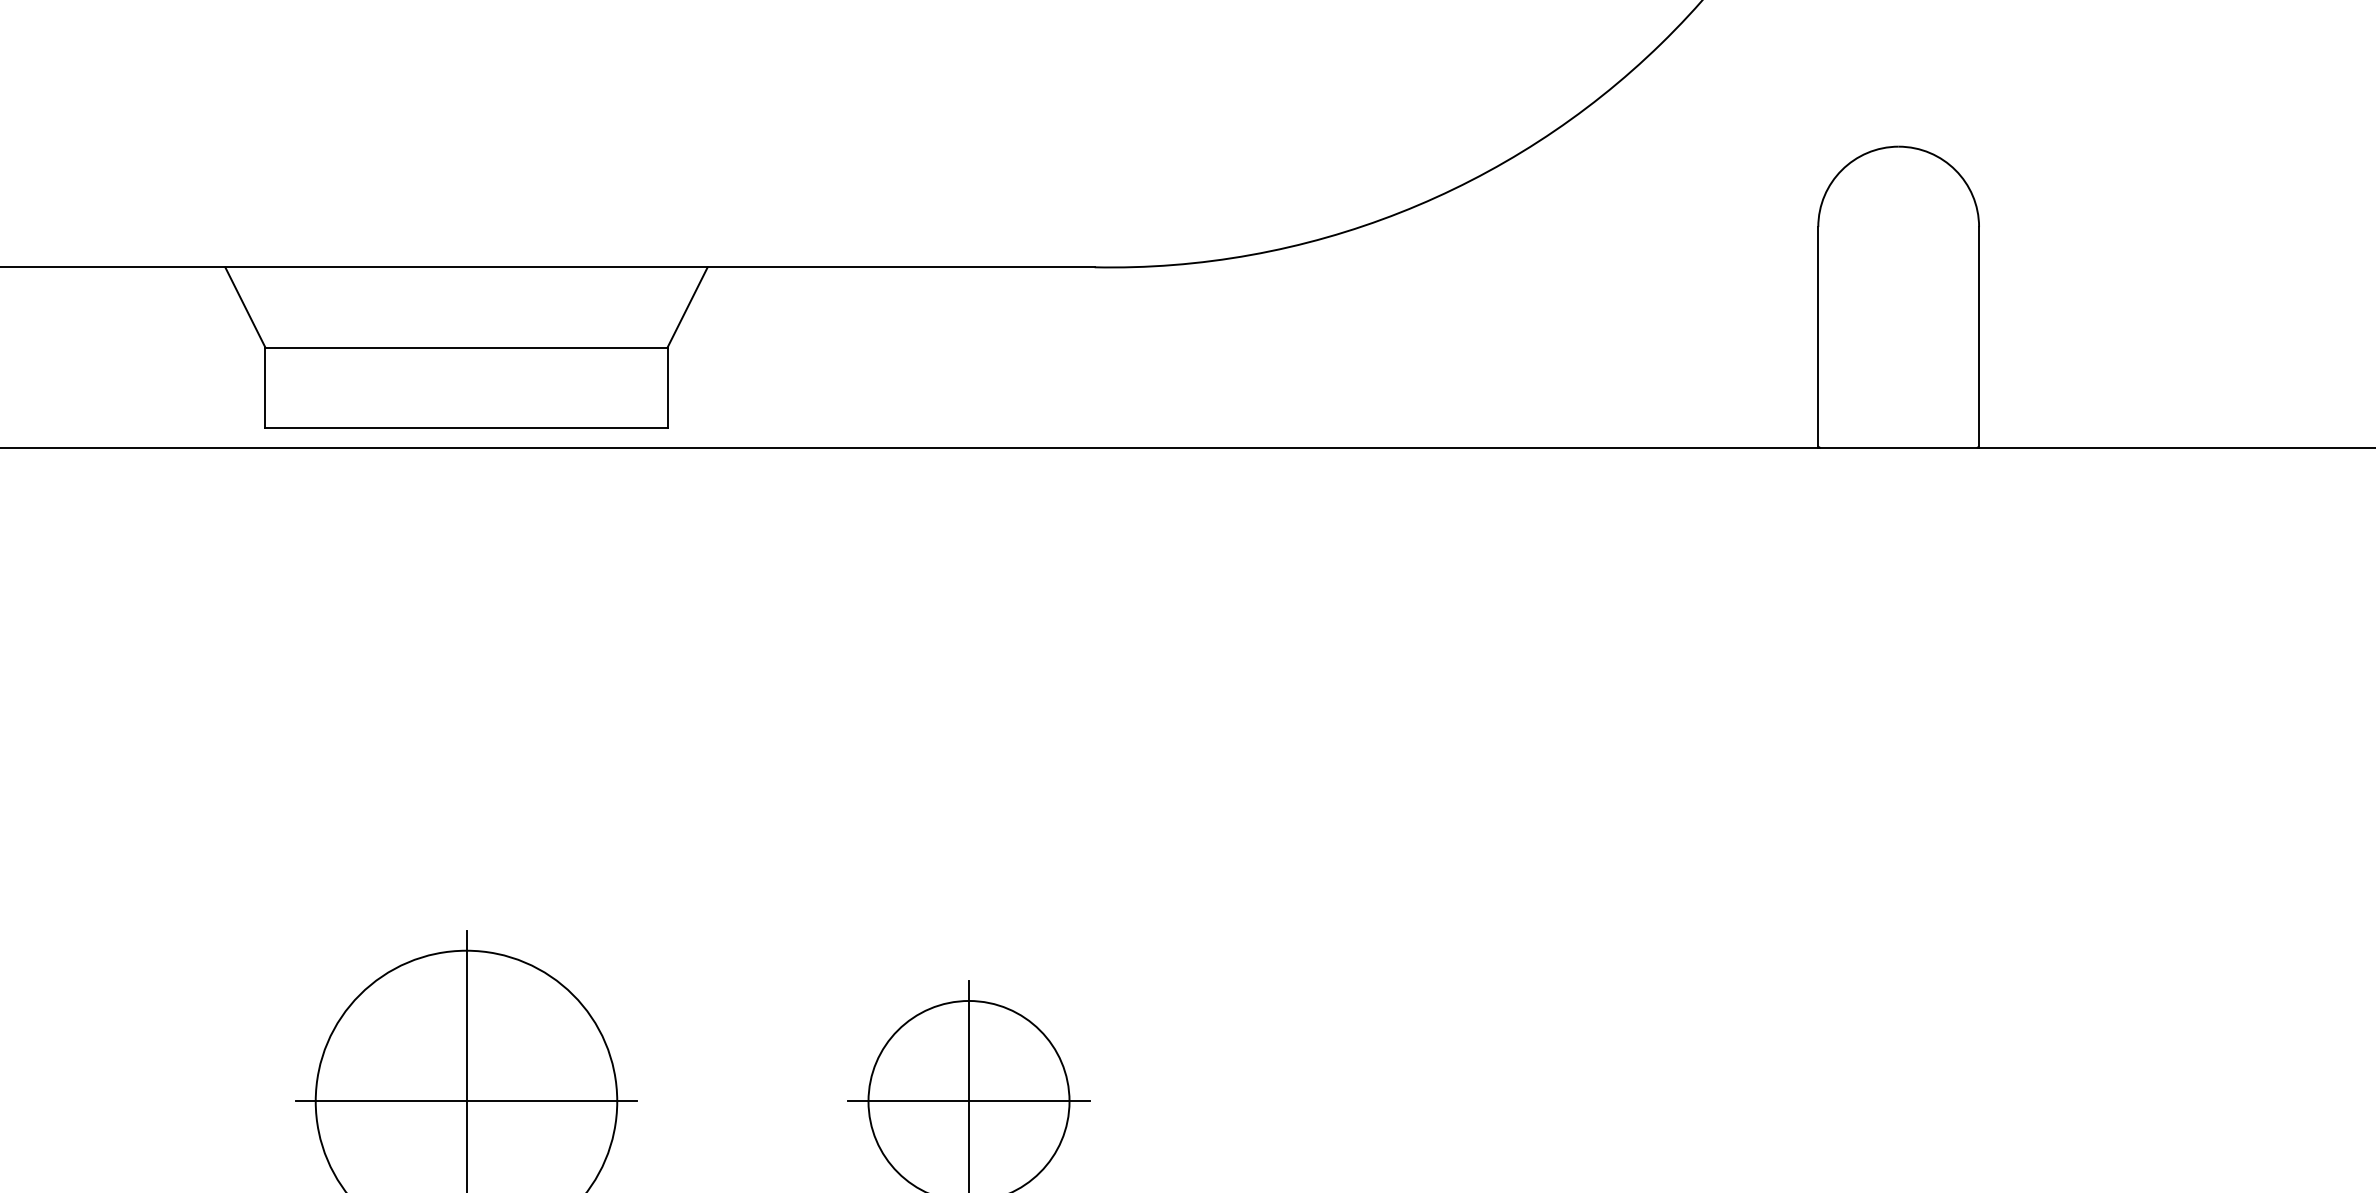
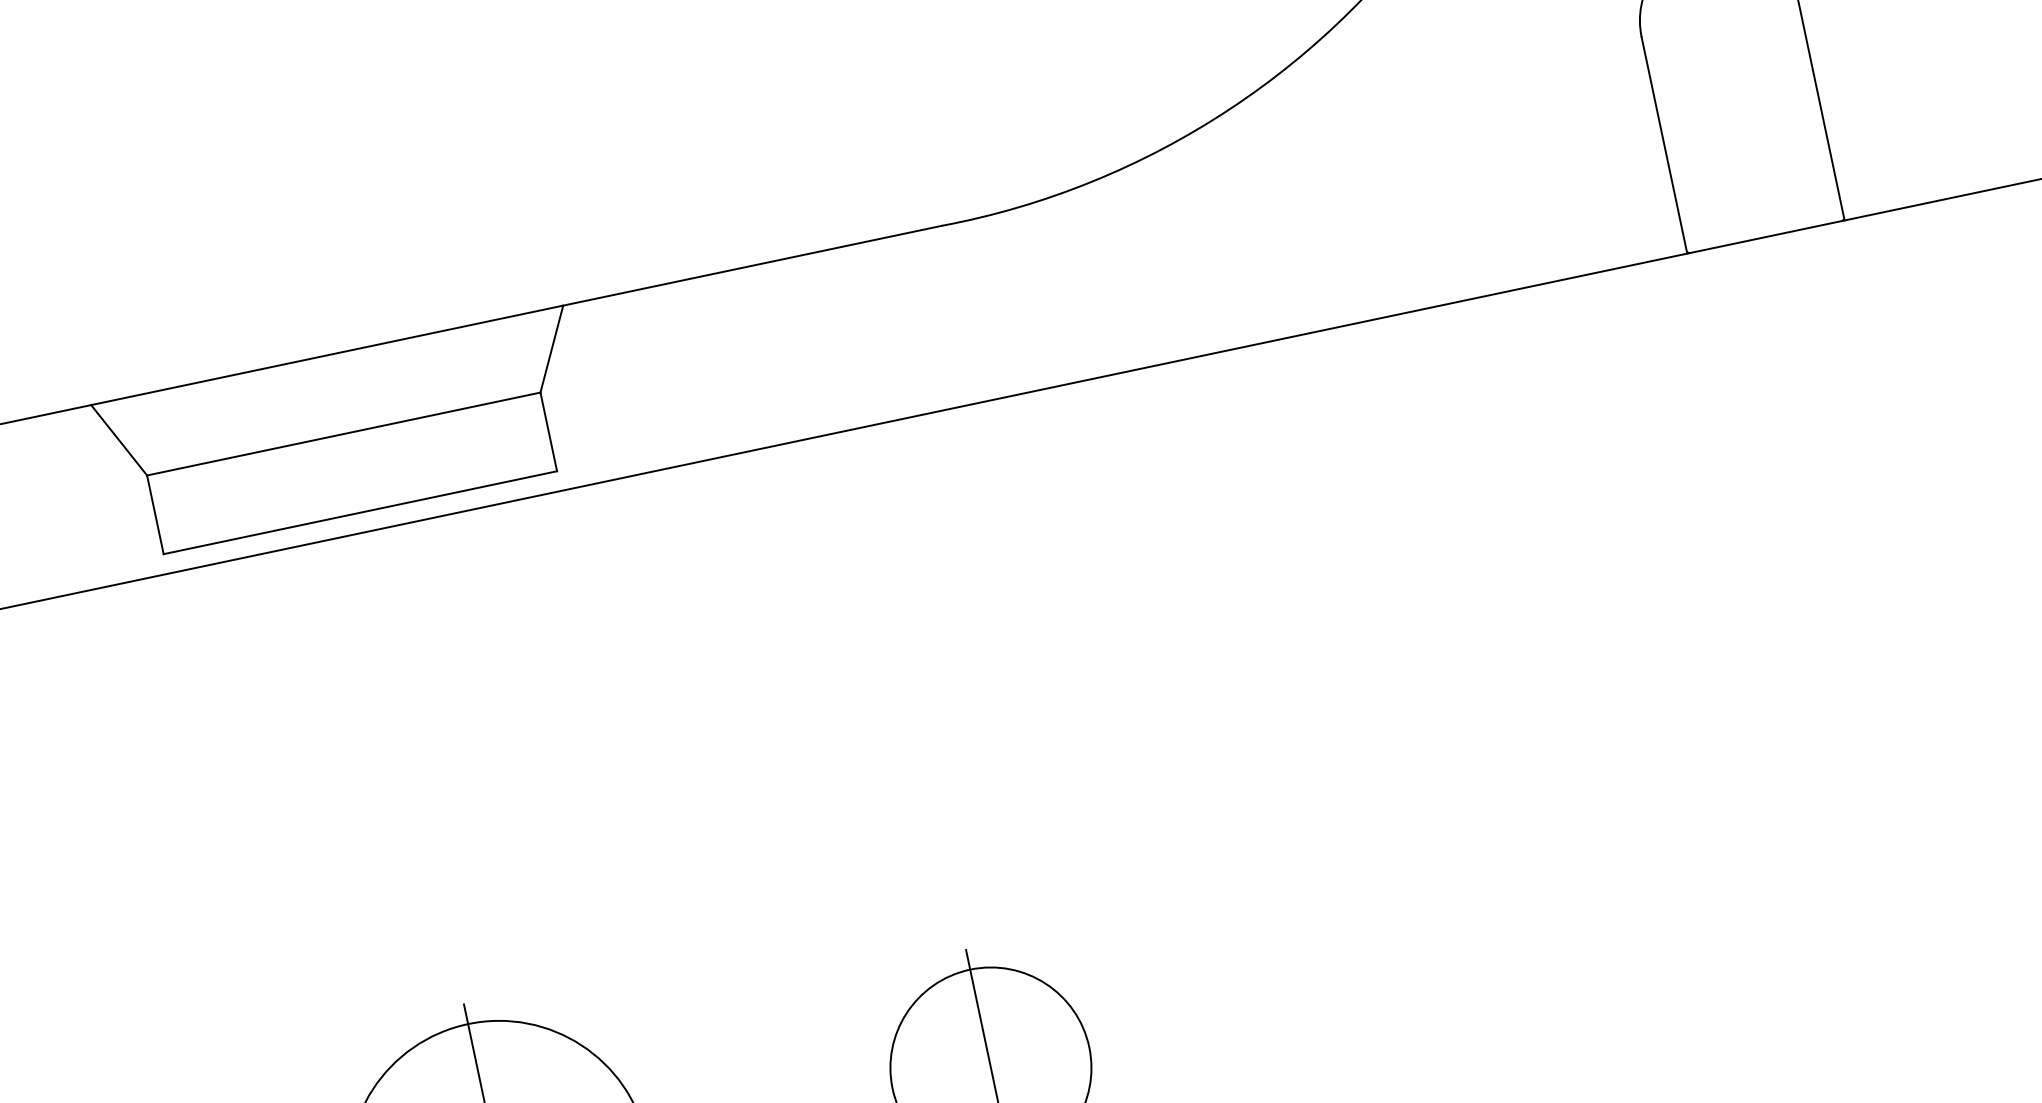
line: (968, 1101) -> (990, 1068), removed

